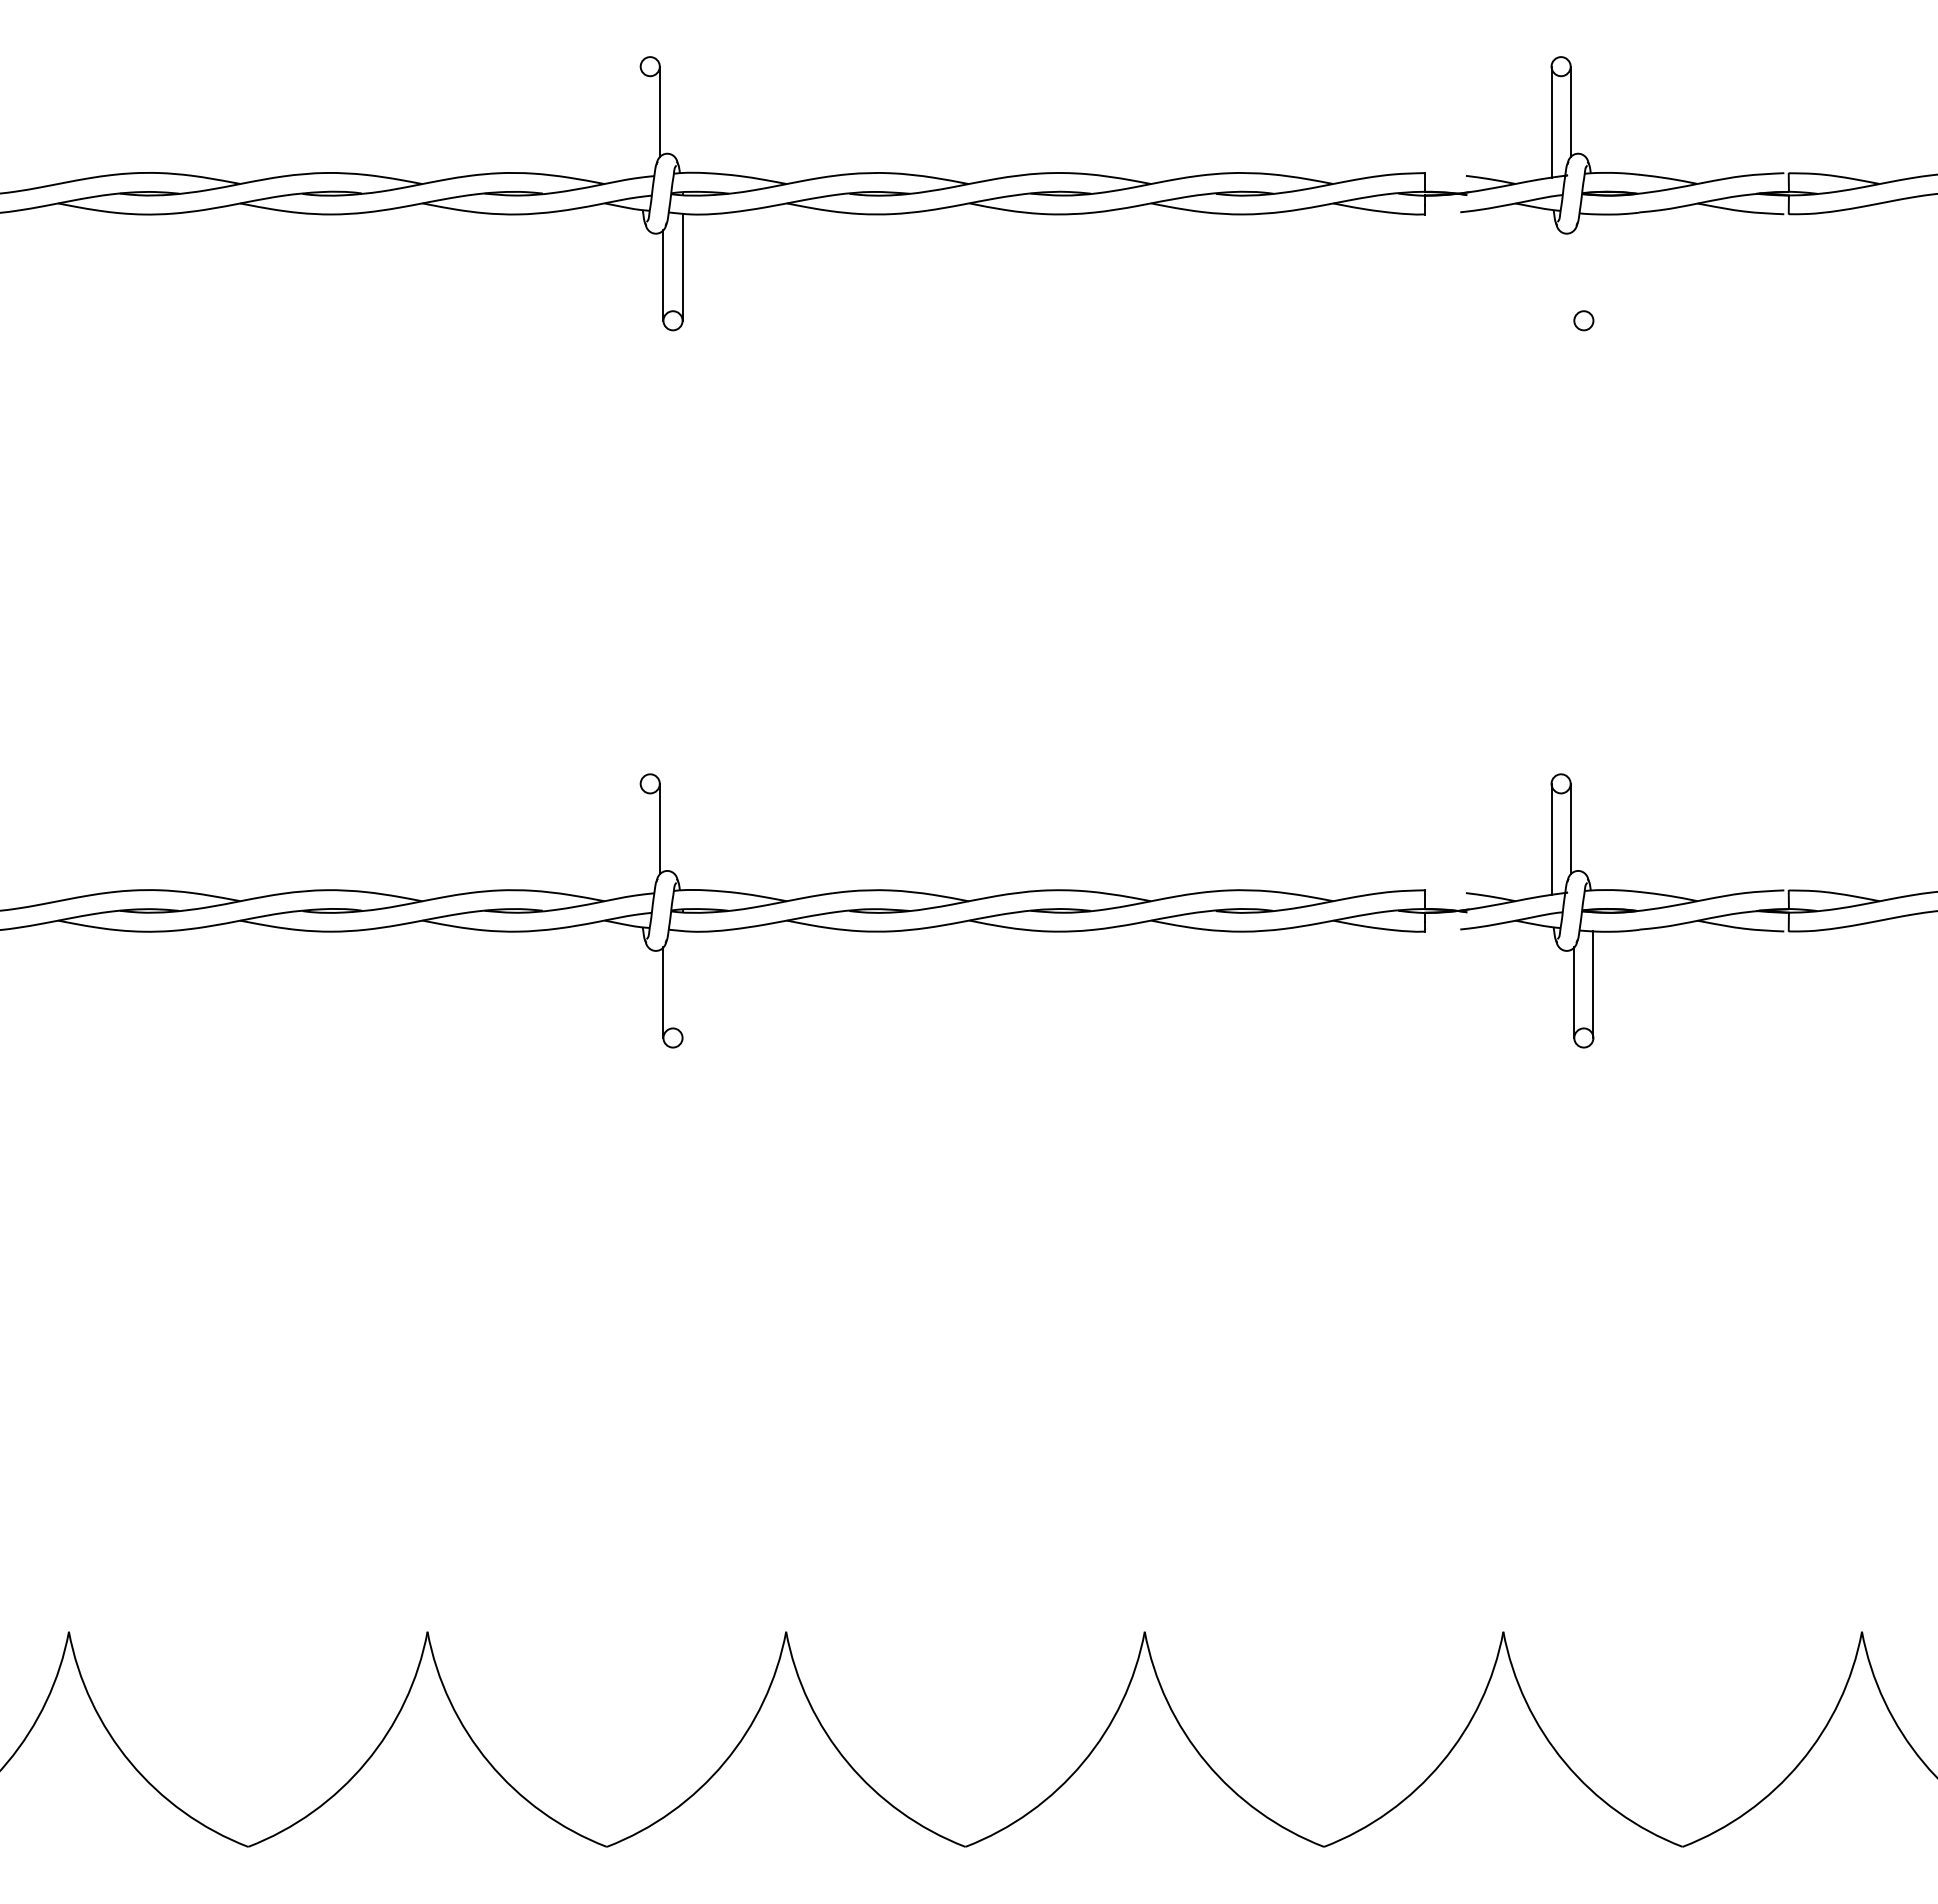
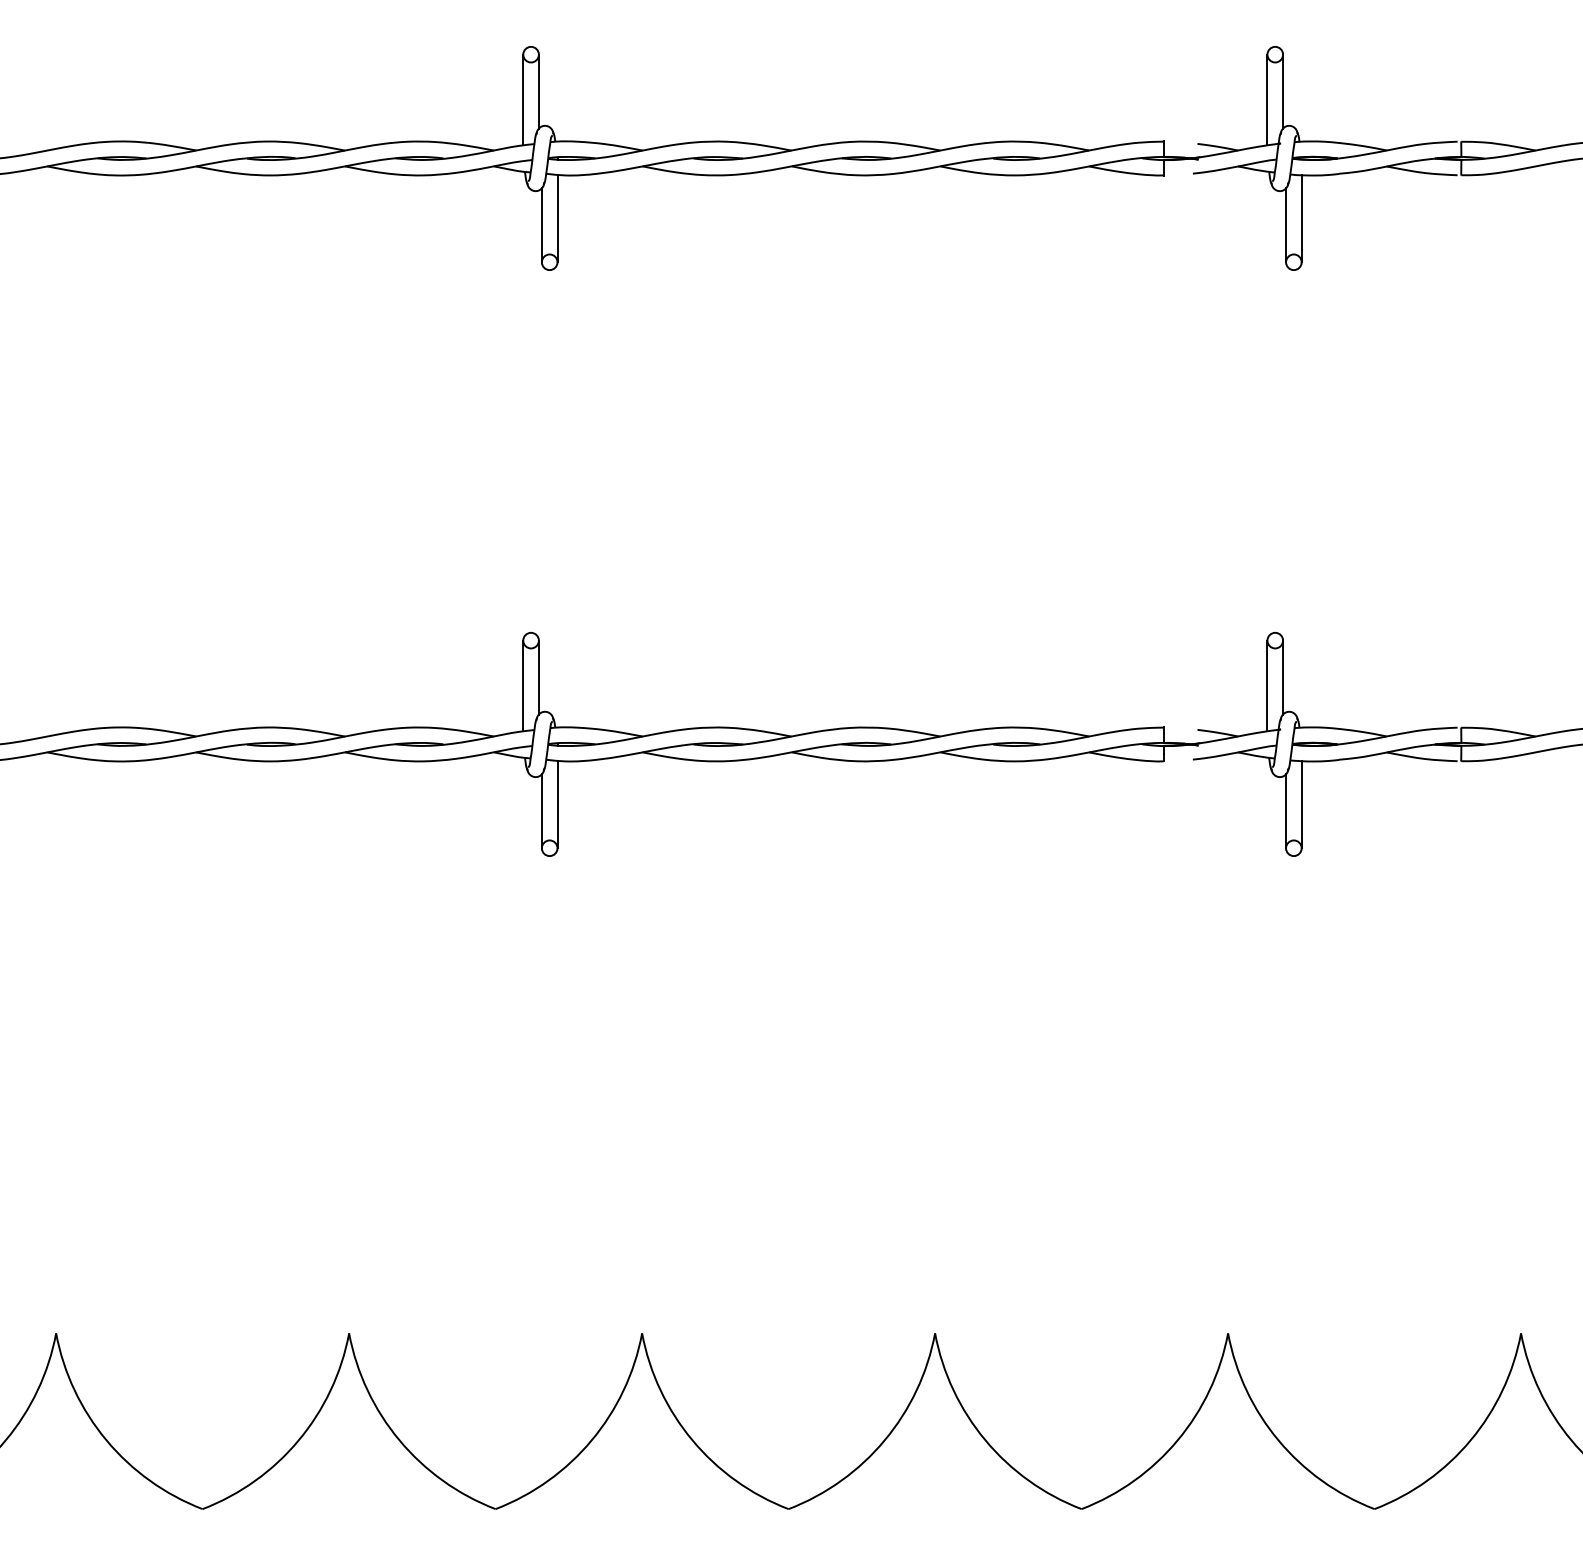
line: (640, 121) -> (523, 99), added
line: (1593, 267) -> (1301, 218), added
line: (1574, 275) -> (1286, 225), added
line: (640, 838) -> (523, 685), added
line: (682, 984) -> (557, 804), added

